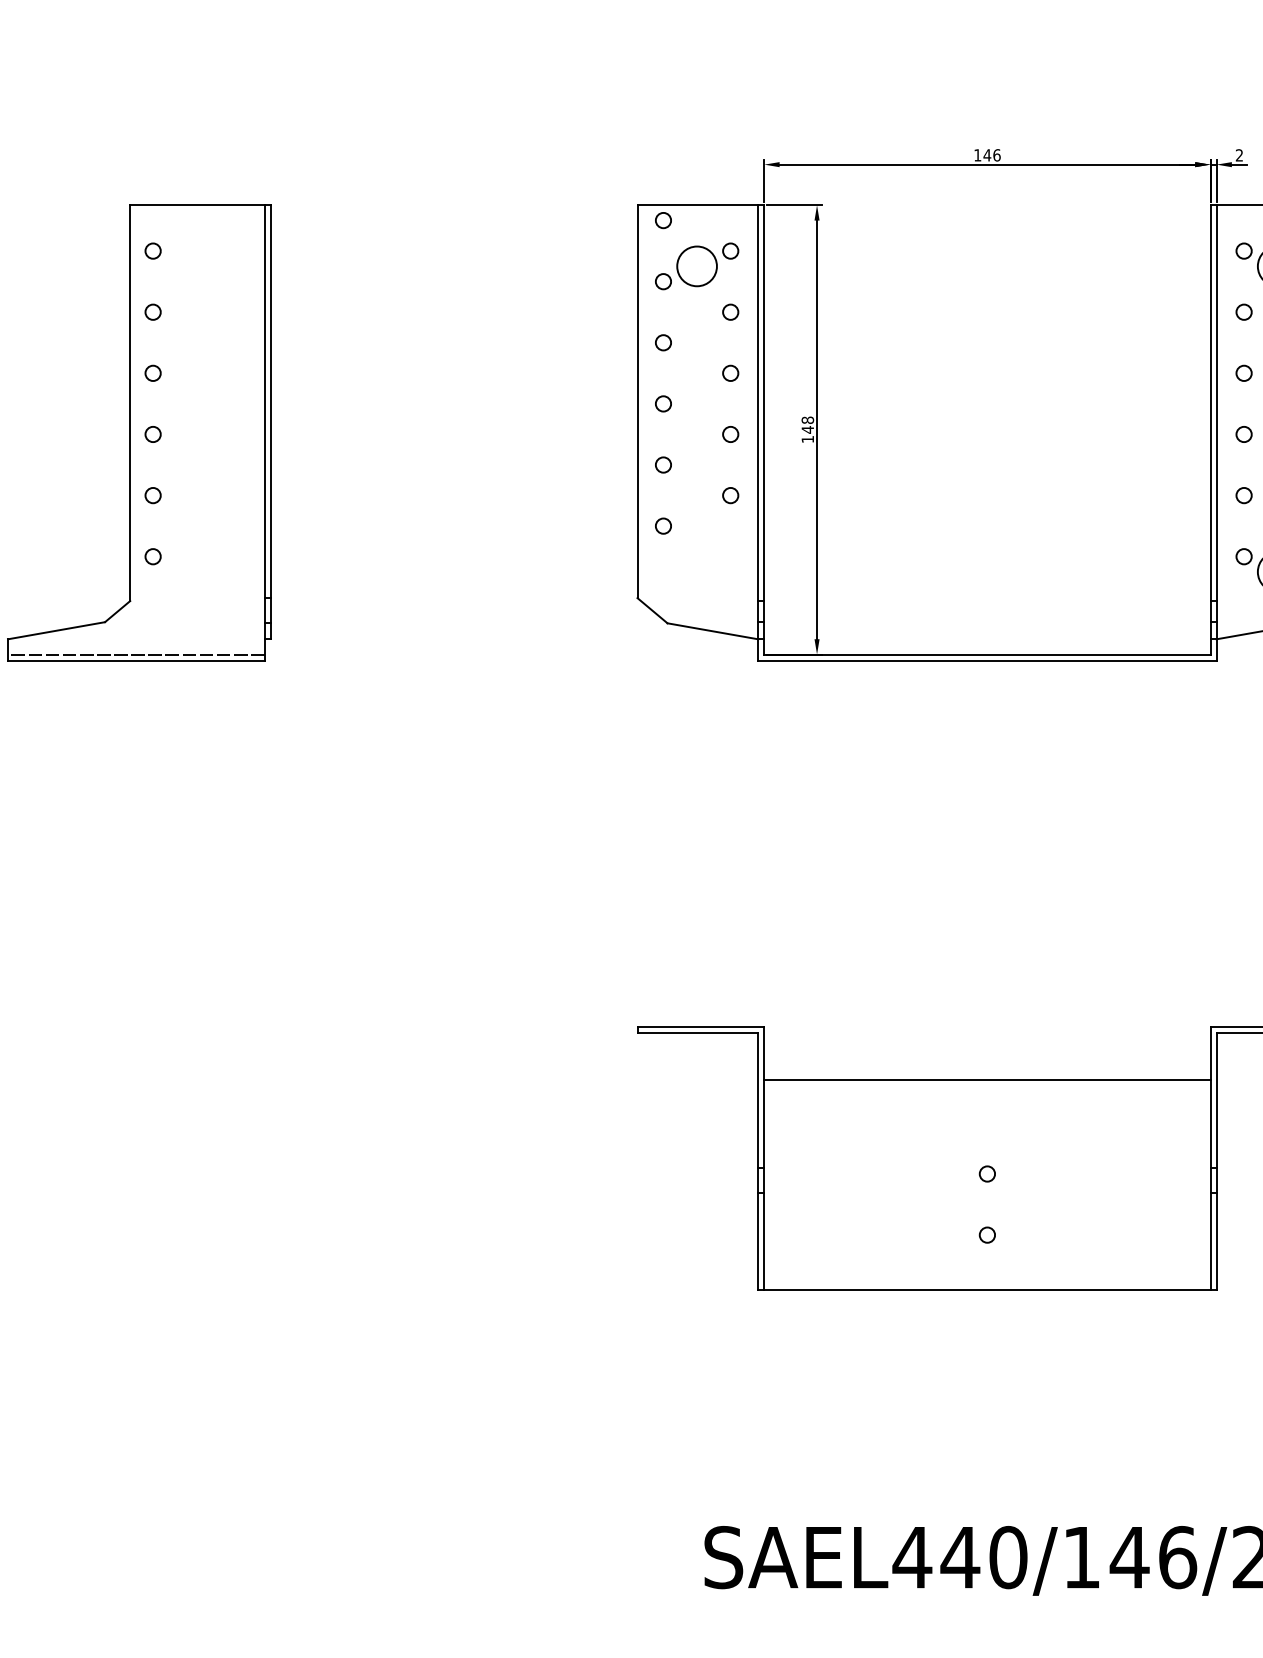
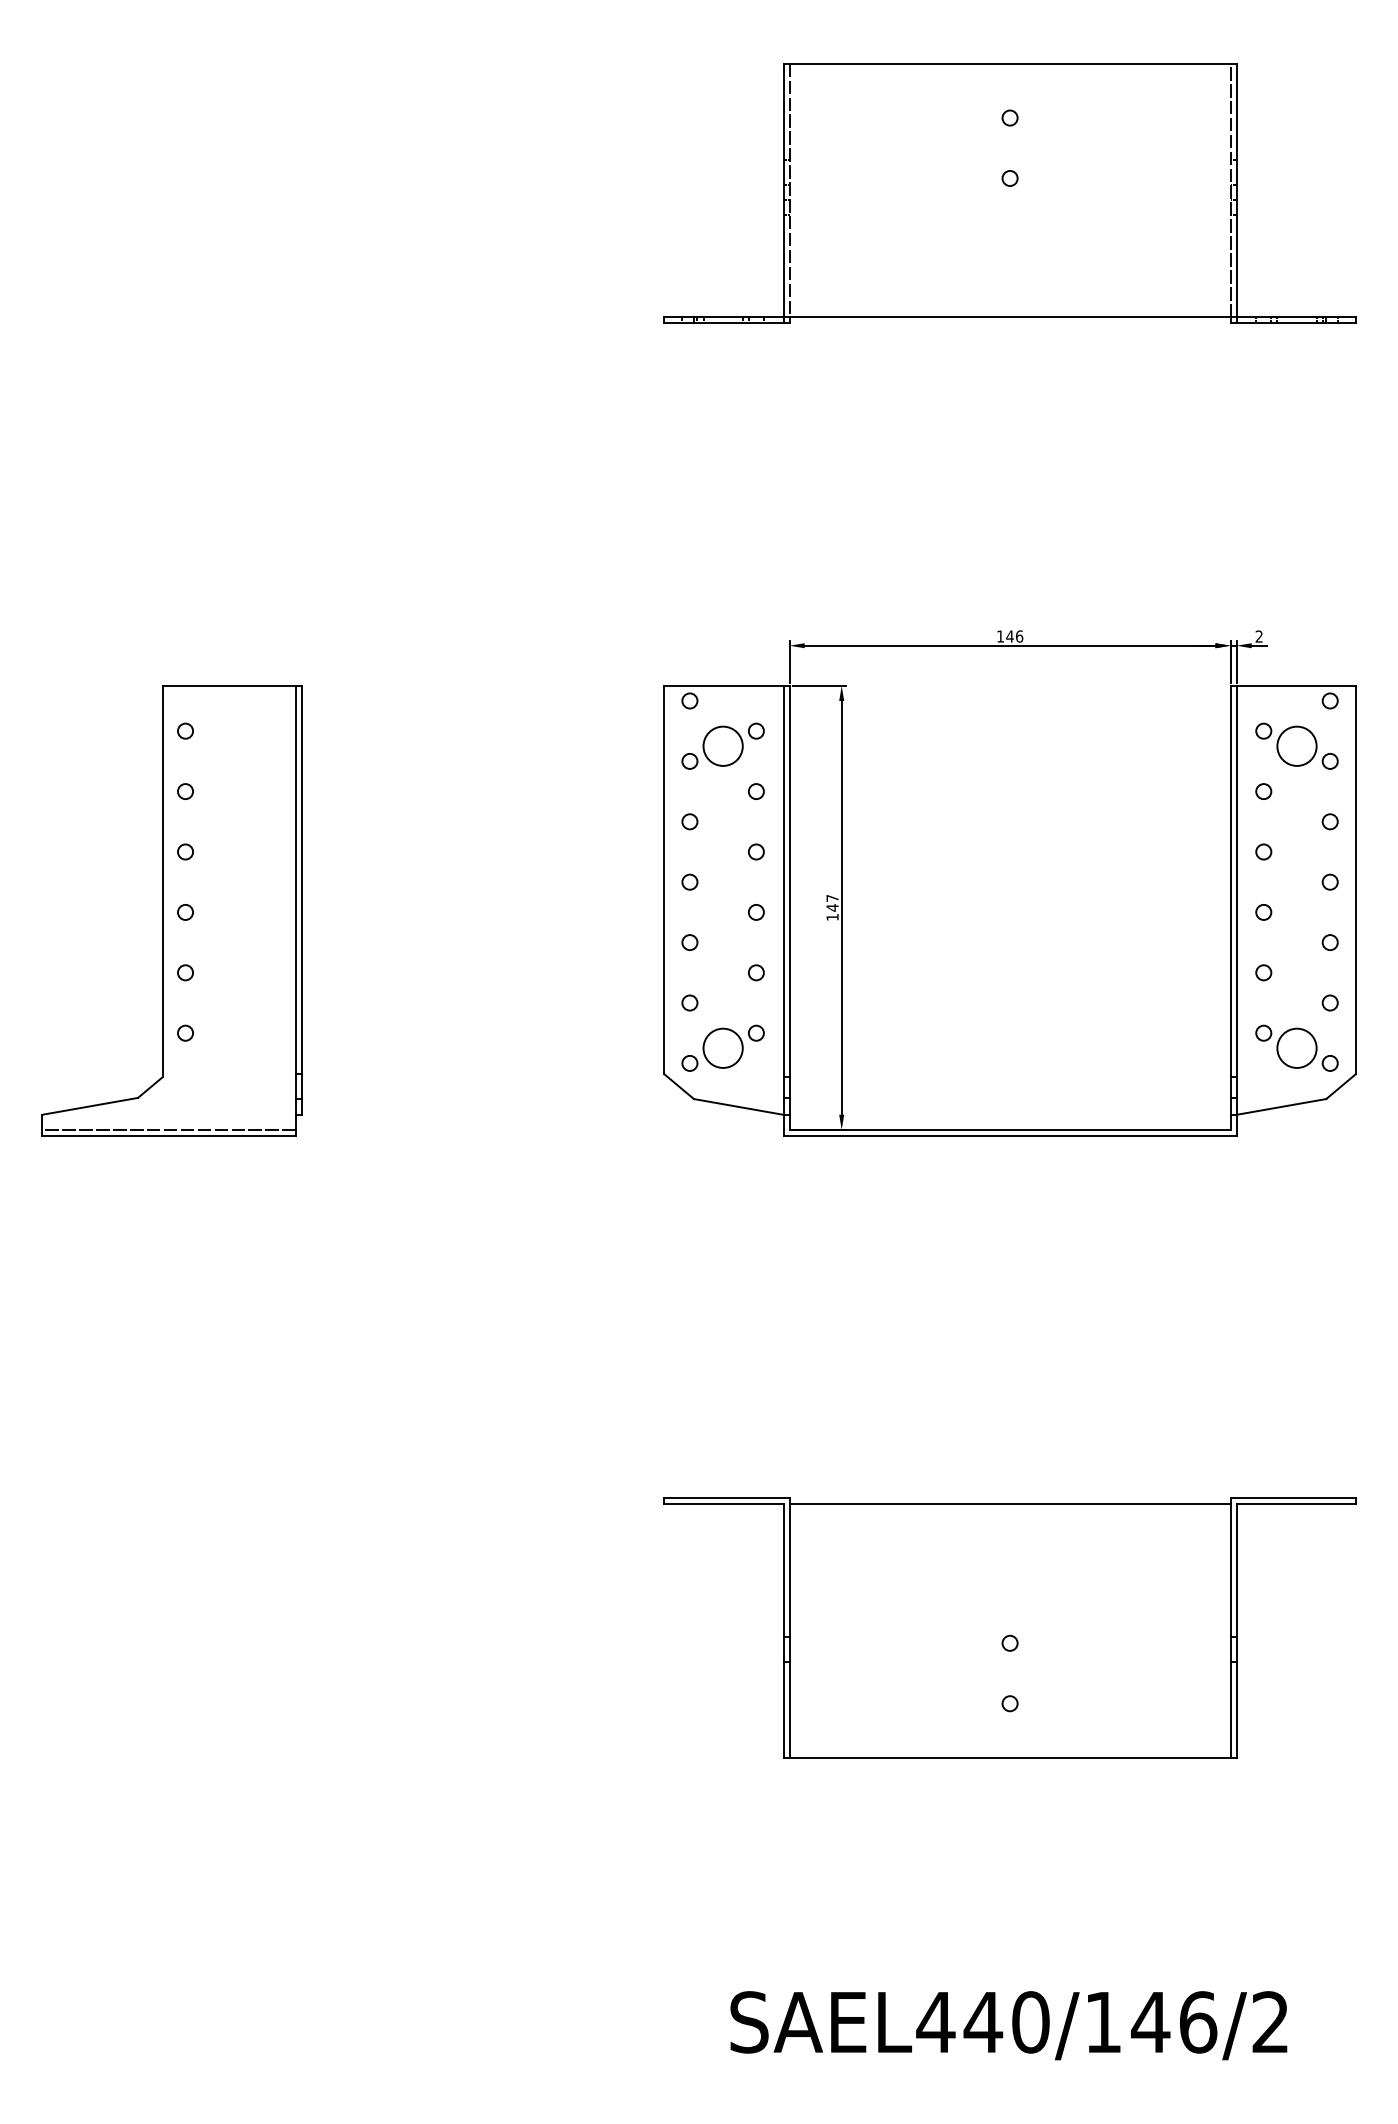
text: (807, 420) -> (832, 898), 148 -> 147
part: (696, 571) -> (722, 1047), added
line: (986, 1080) -> (1009, 1504), moved

